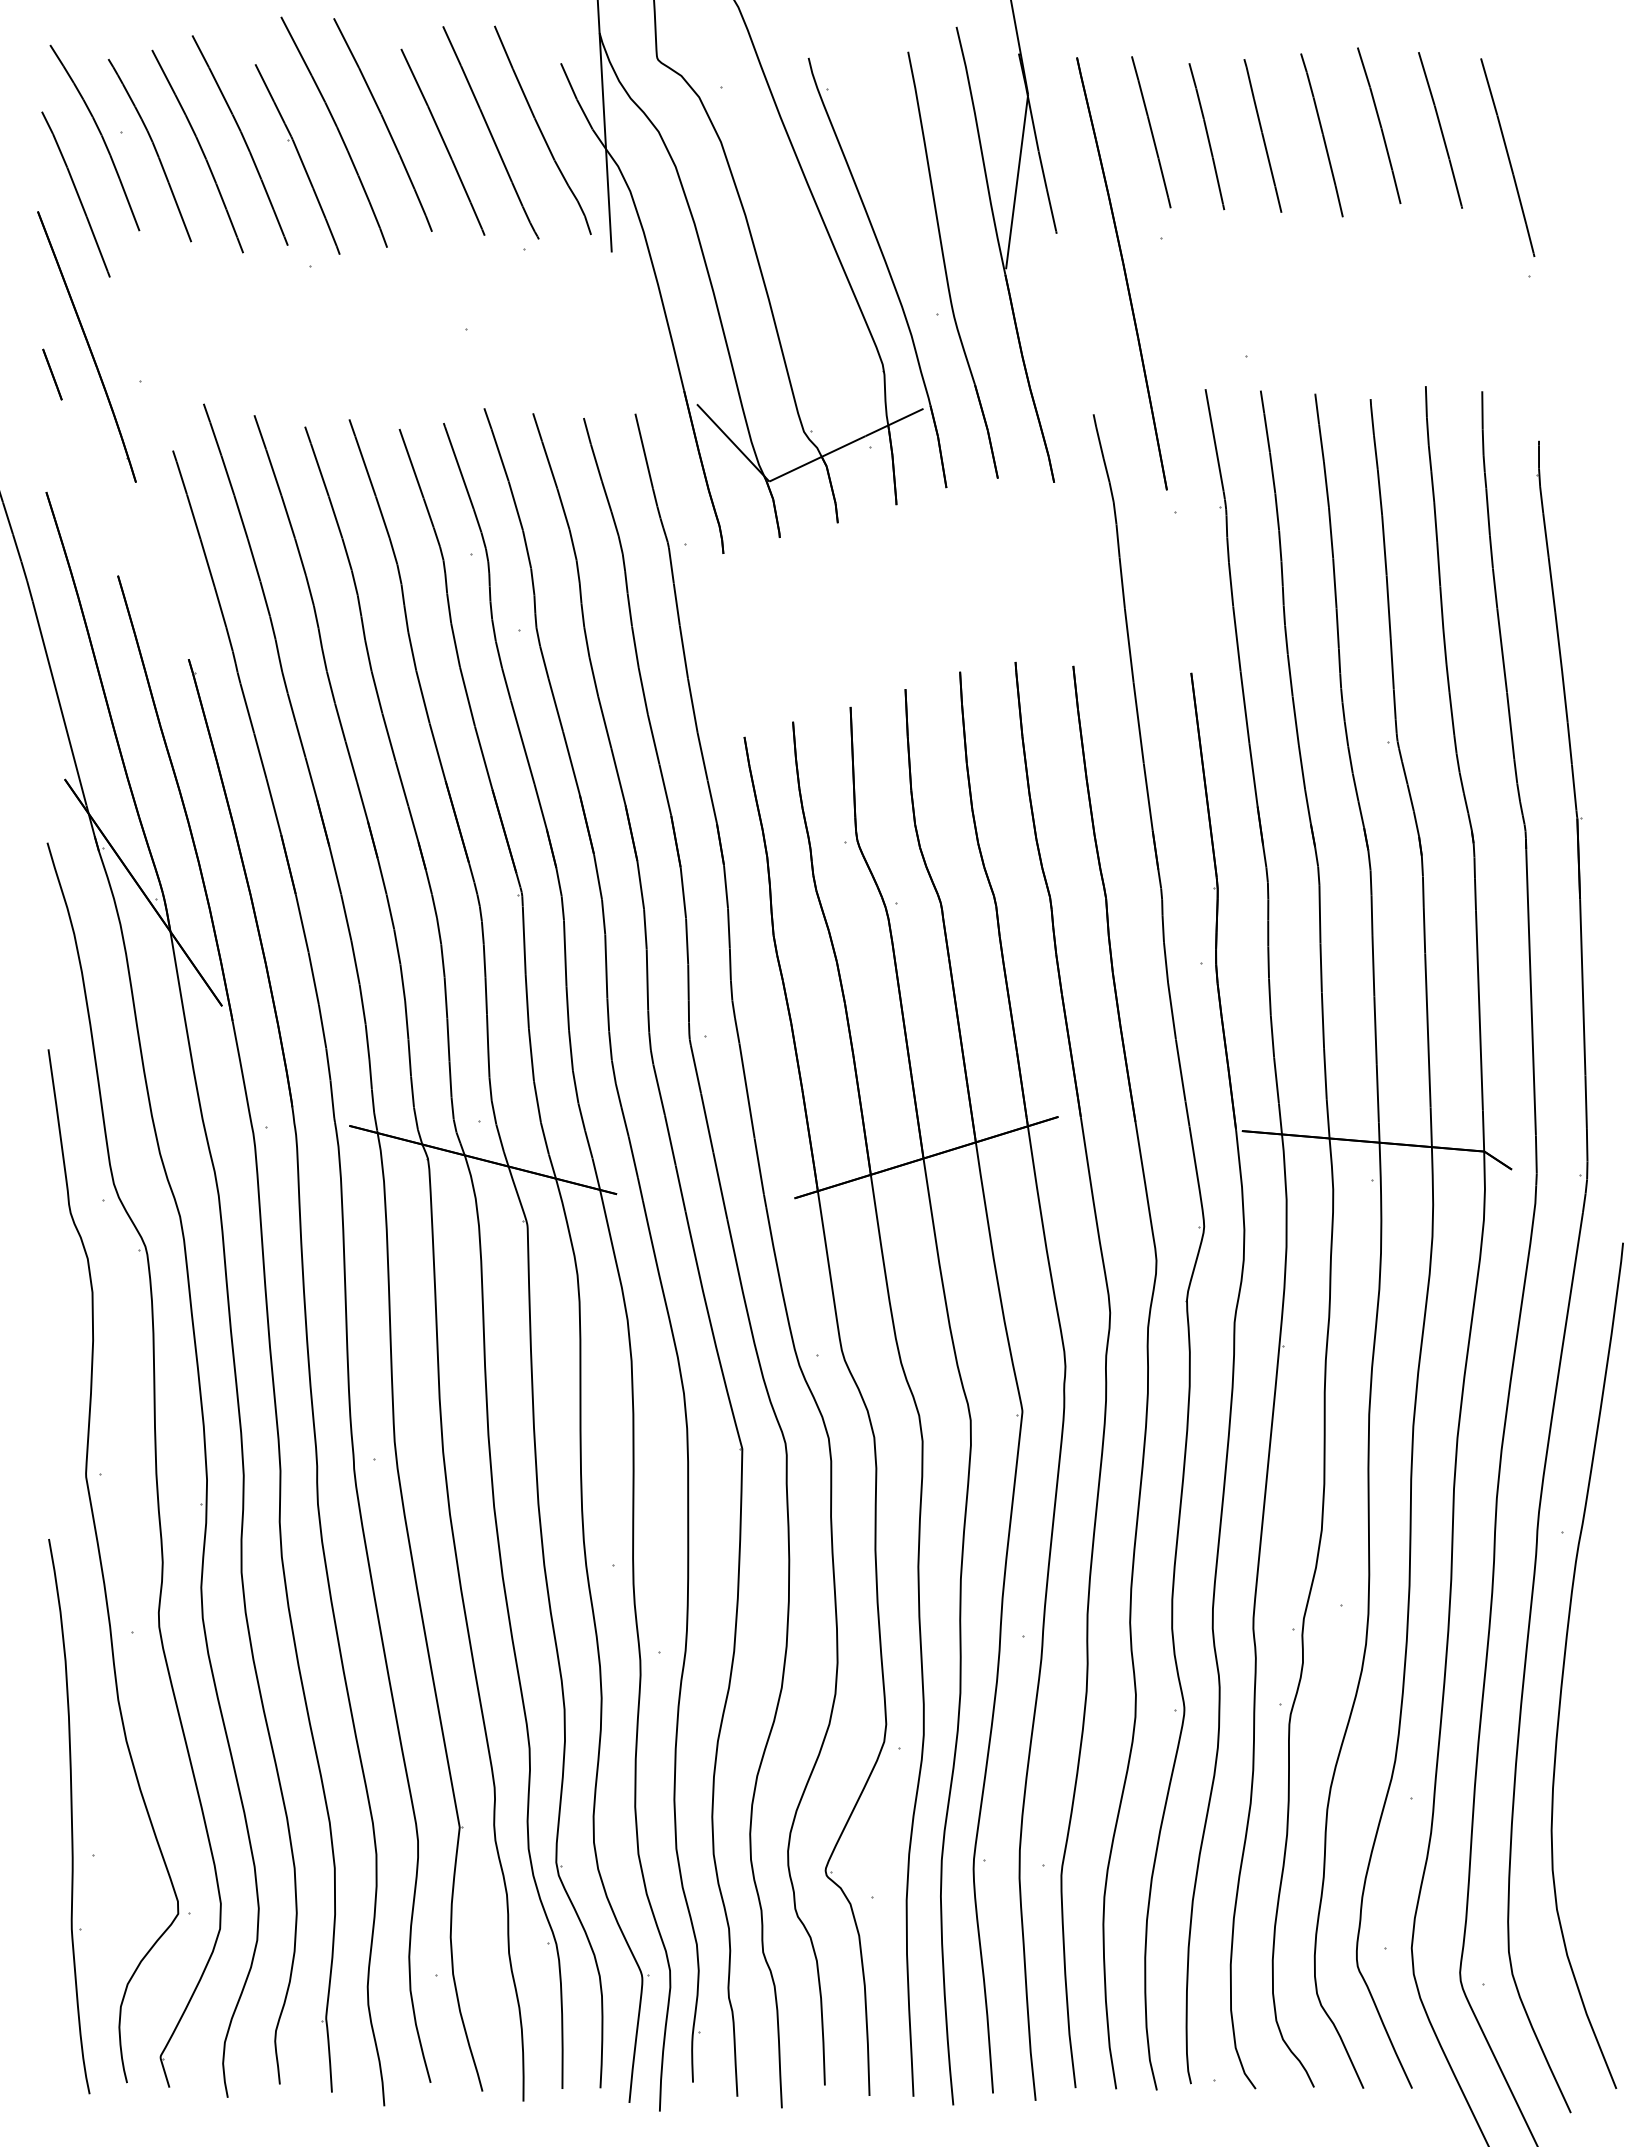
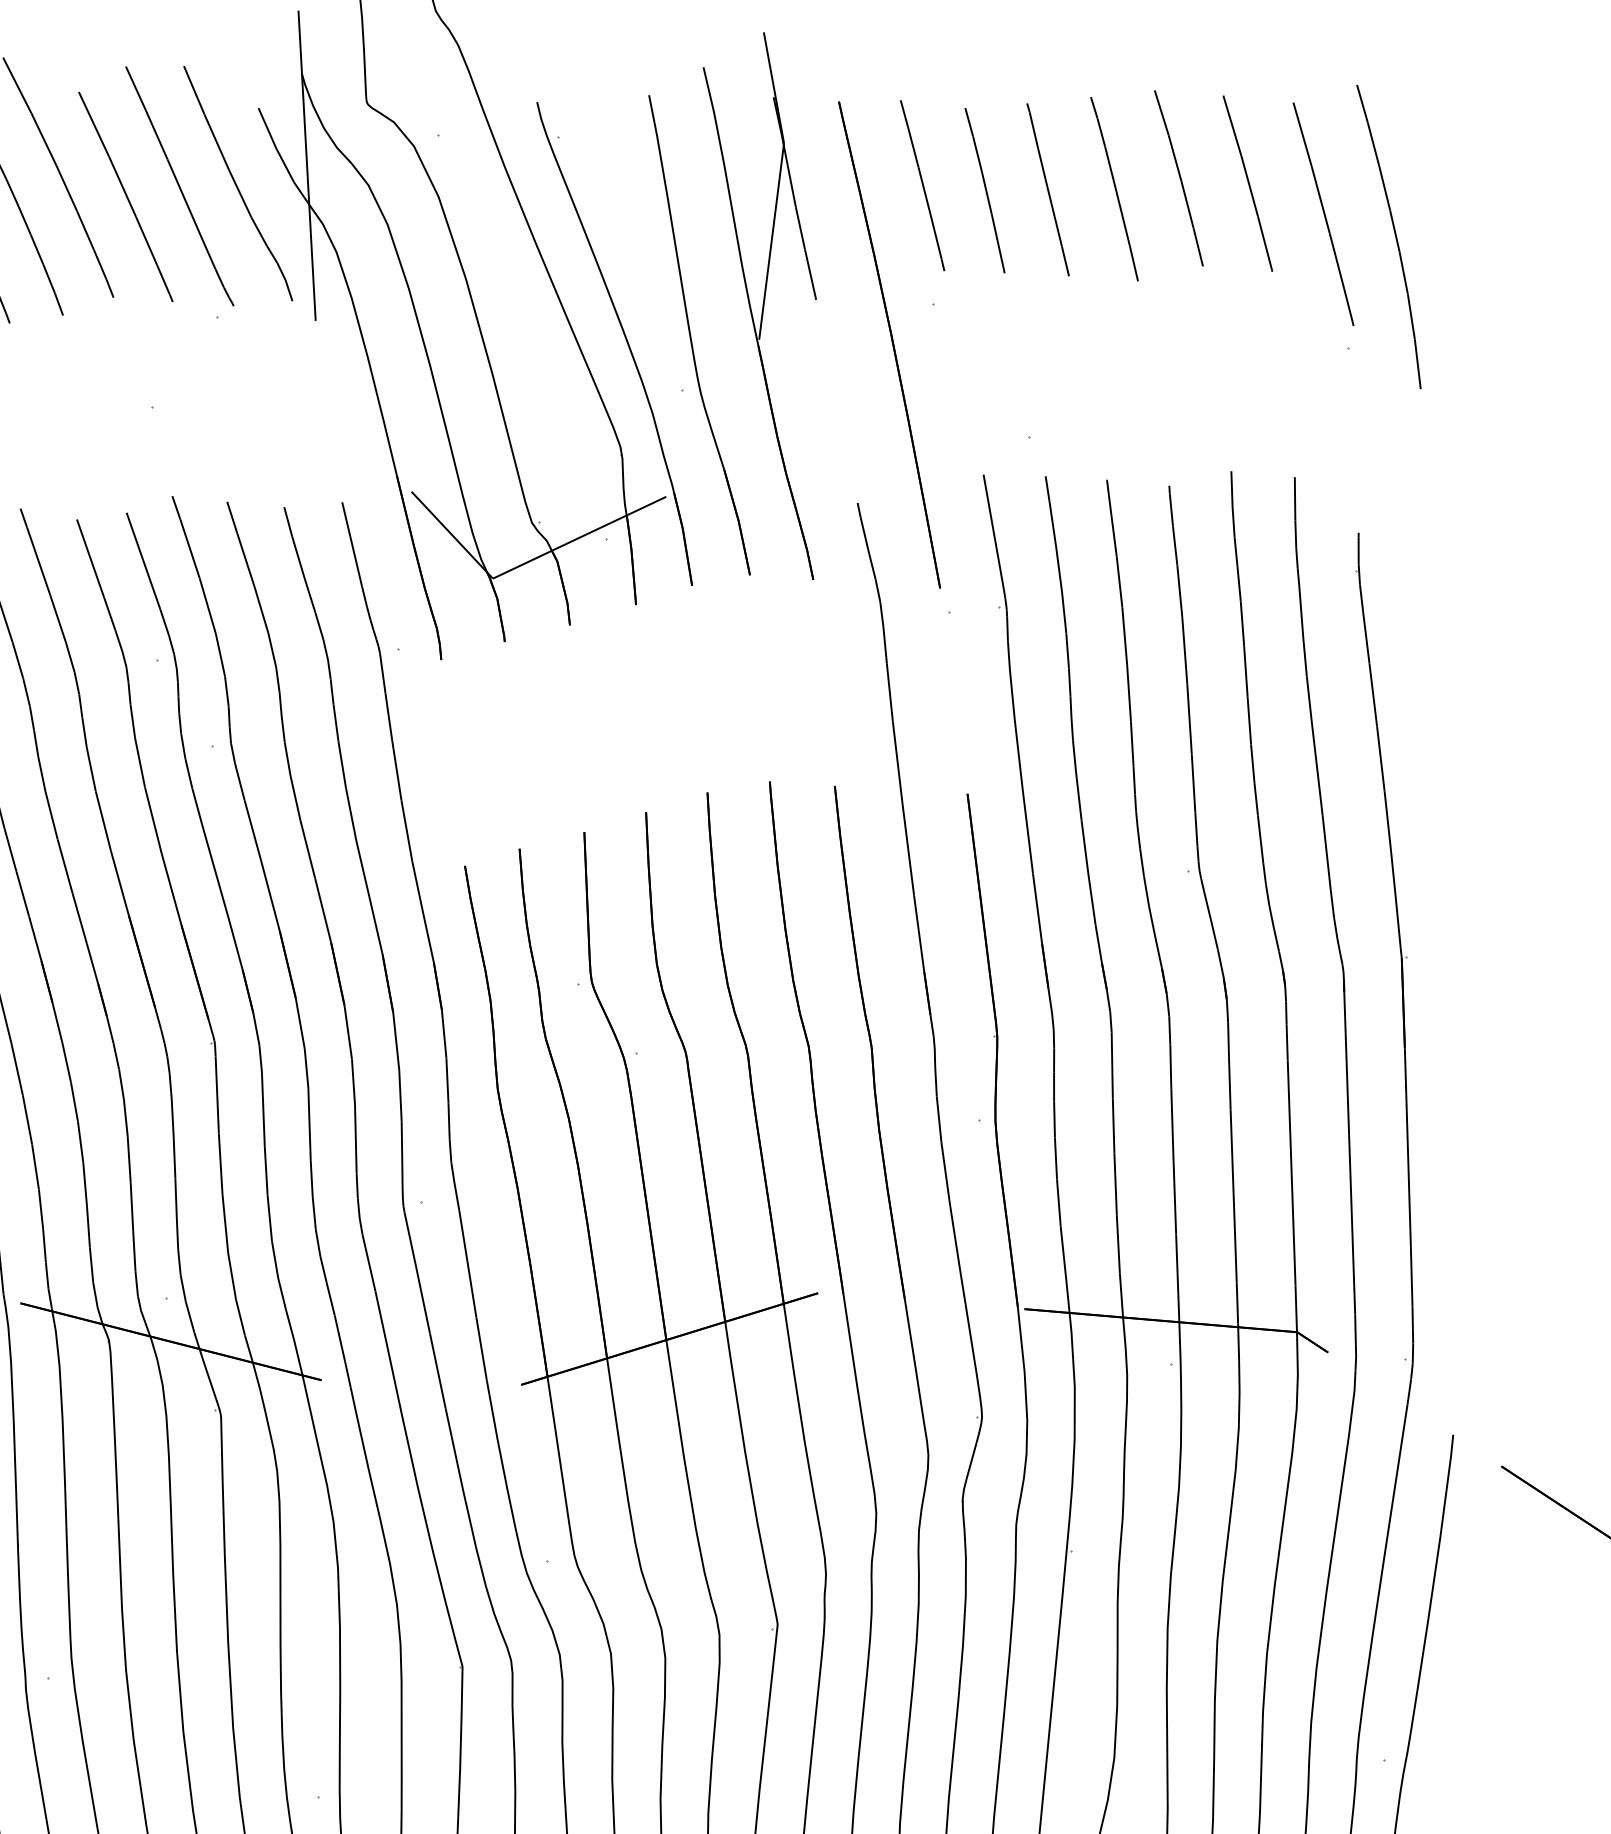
curve: (1570, 175) -> (1394, 234), added

